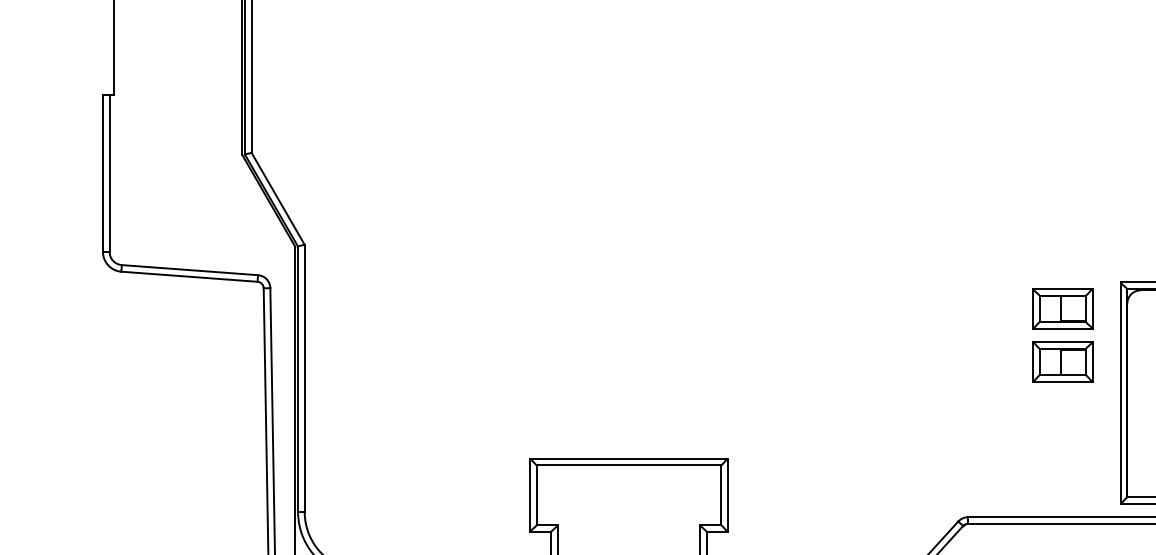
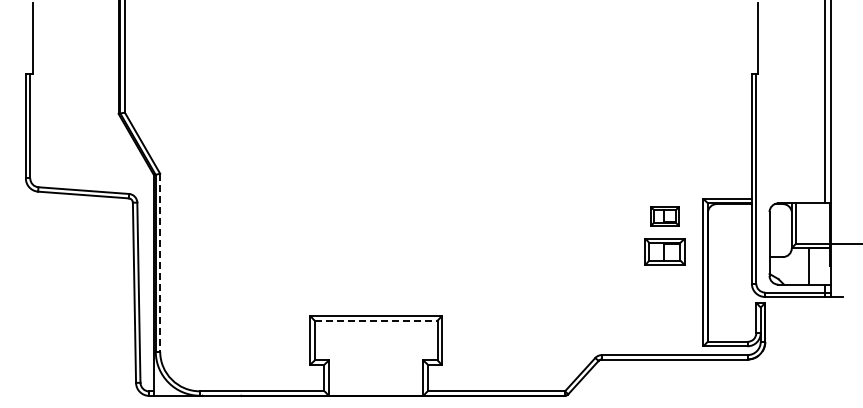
part: (1062, 308) -> (664, 216), size x0.7
line: (305, 378) -> (160, 262), solid -> dashed
line: (629, 465) -> (376, 320), solid -> dashed

